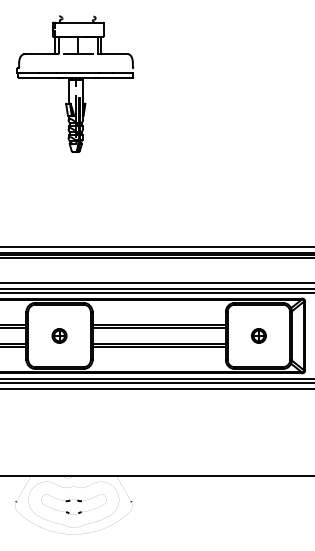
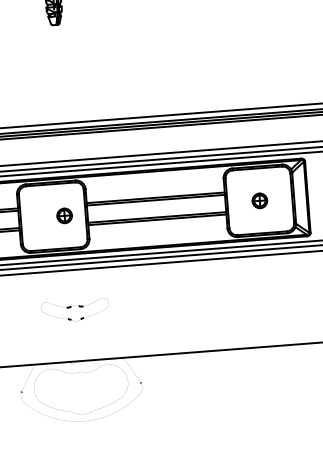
part: (59, 335) -> (64, 215), moved
part: (72, 504) -> (73, 310), moved

